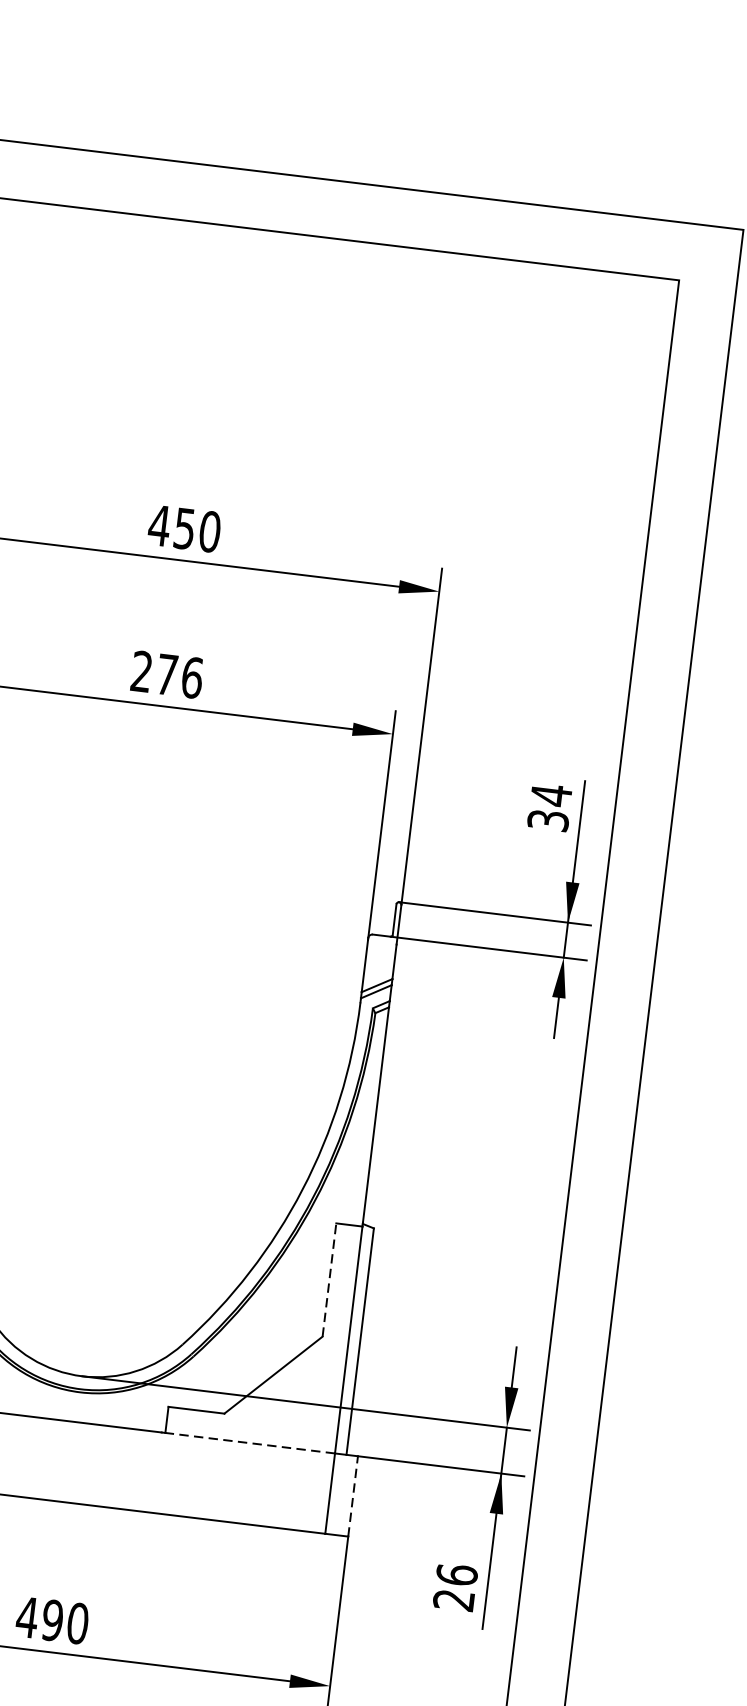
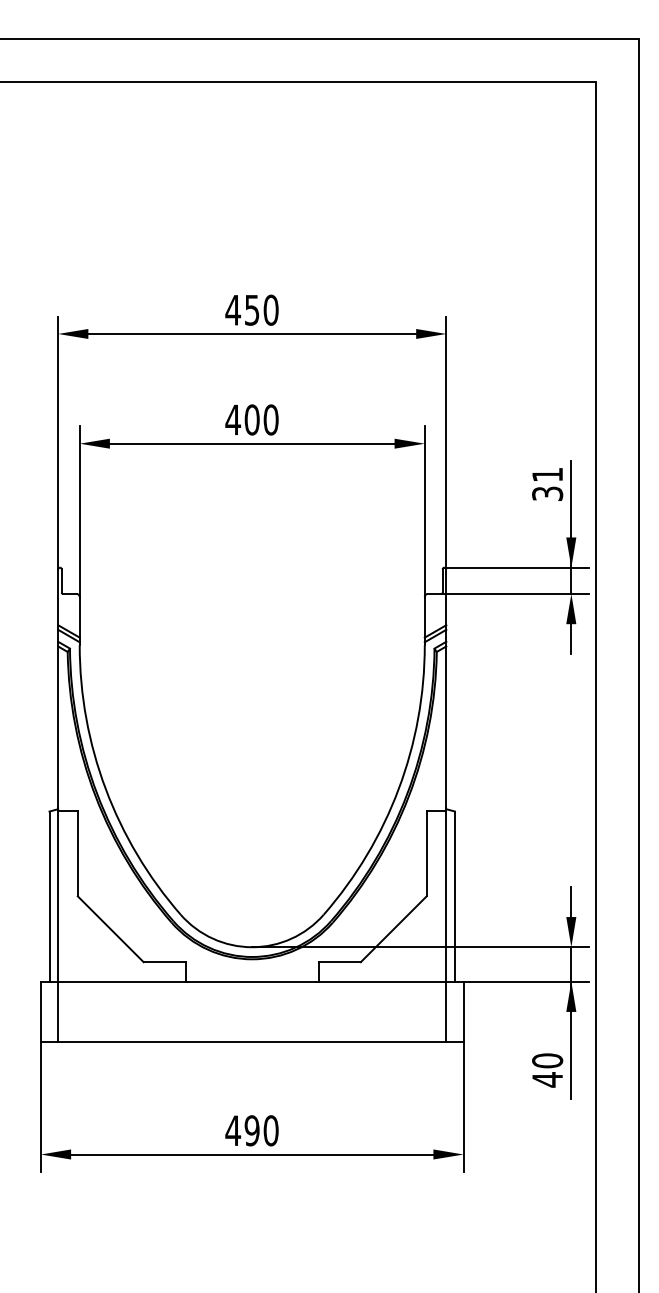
text: (166, 674) -> (251, 419), 276 -> 400
text: (551, 794) -> (547, 474), 34 -> 31
line: (329, 1279) -> (426, 853), dashed -> solid
line: (250, 1442) -> (382, 981), dashed -> solid
line: (353, 1495) -> (463, 1011), dashed -> solid
text: (455, 1587) -> (547, 1070), 26 -> 40

